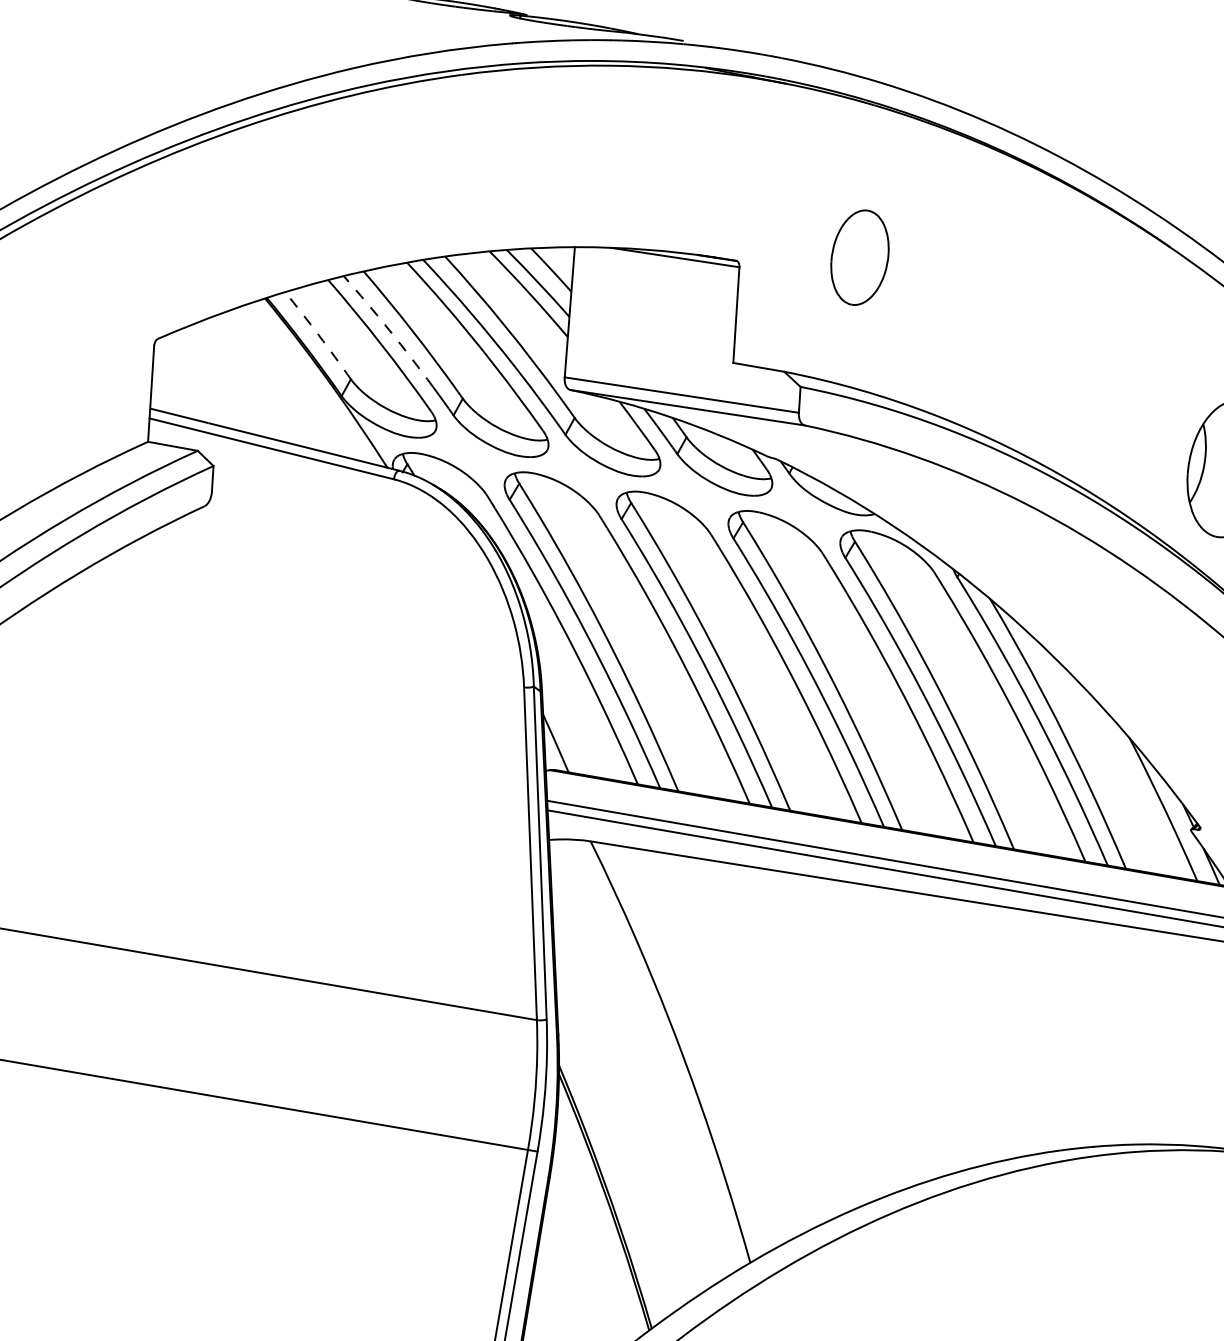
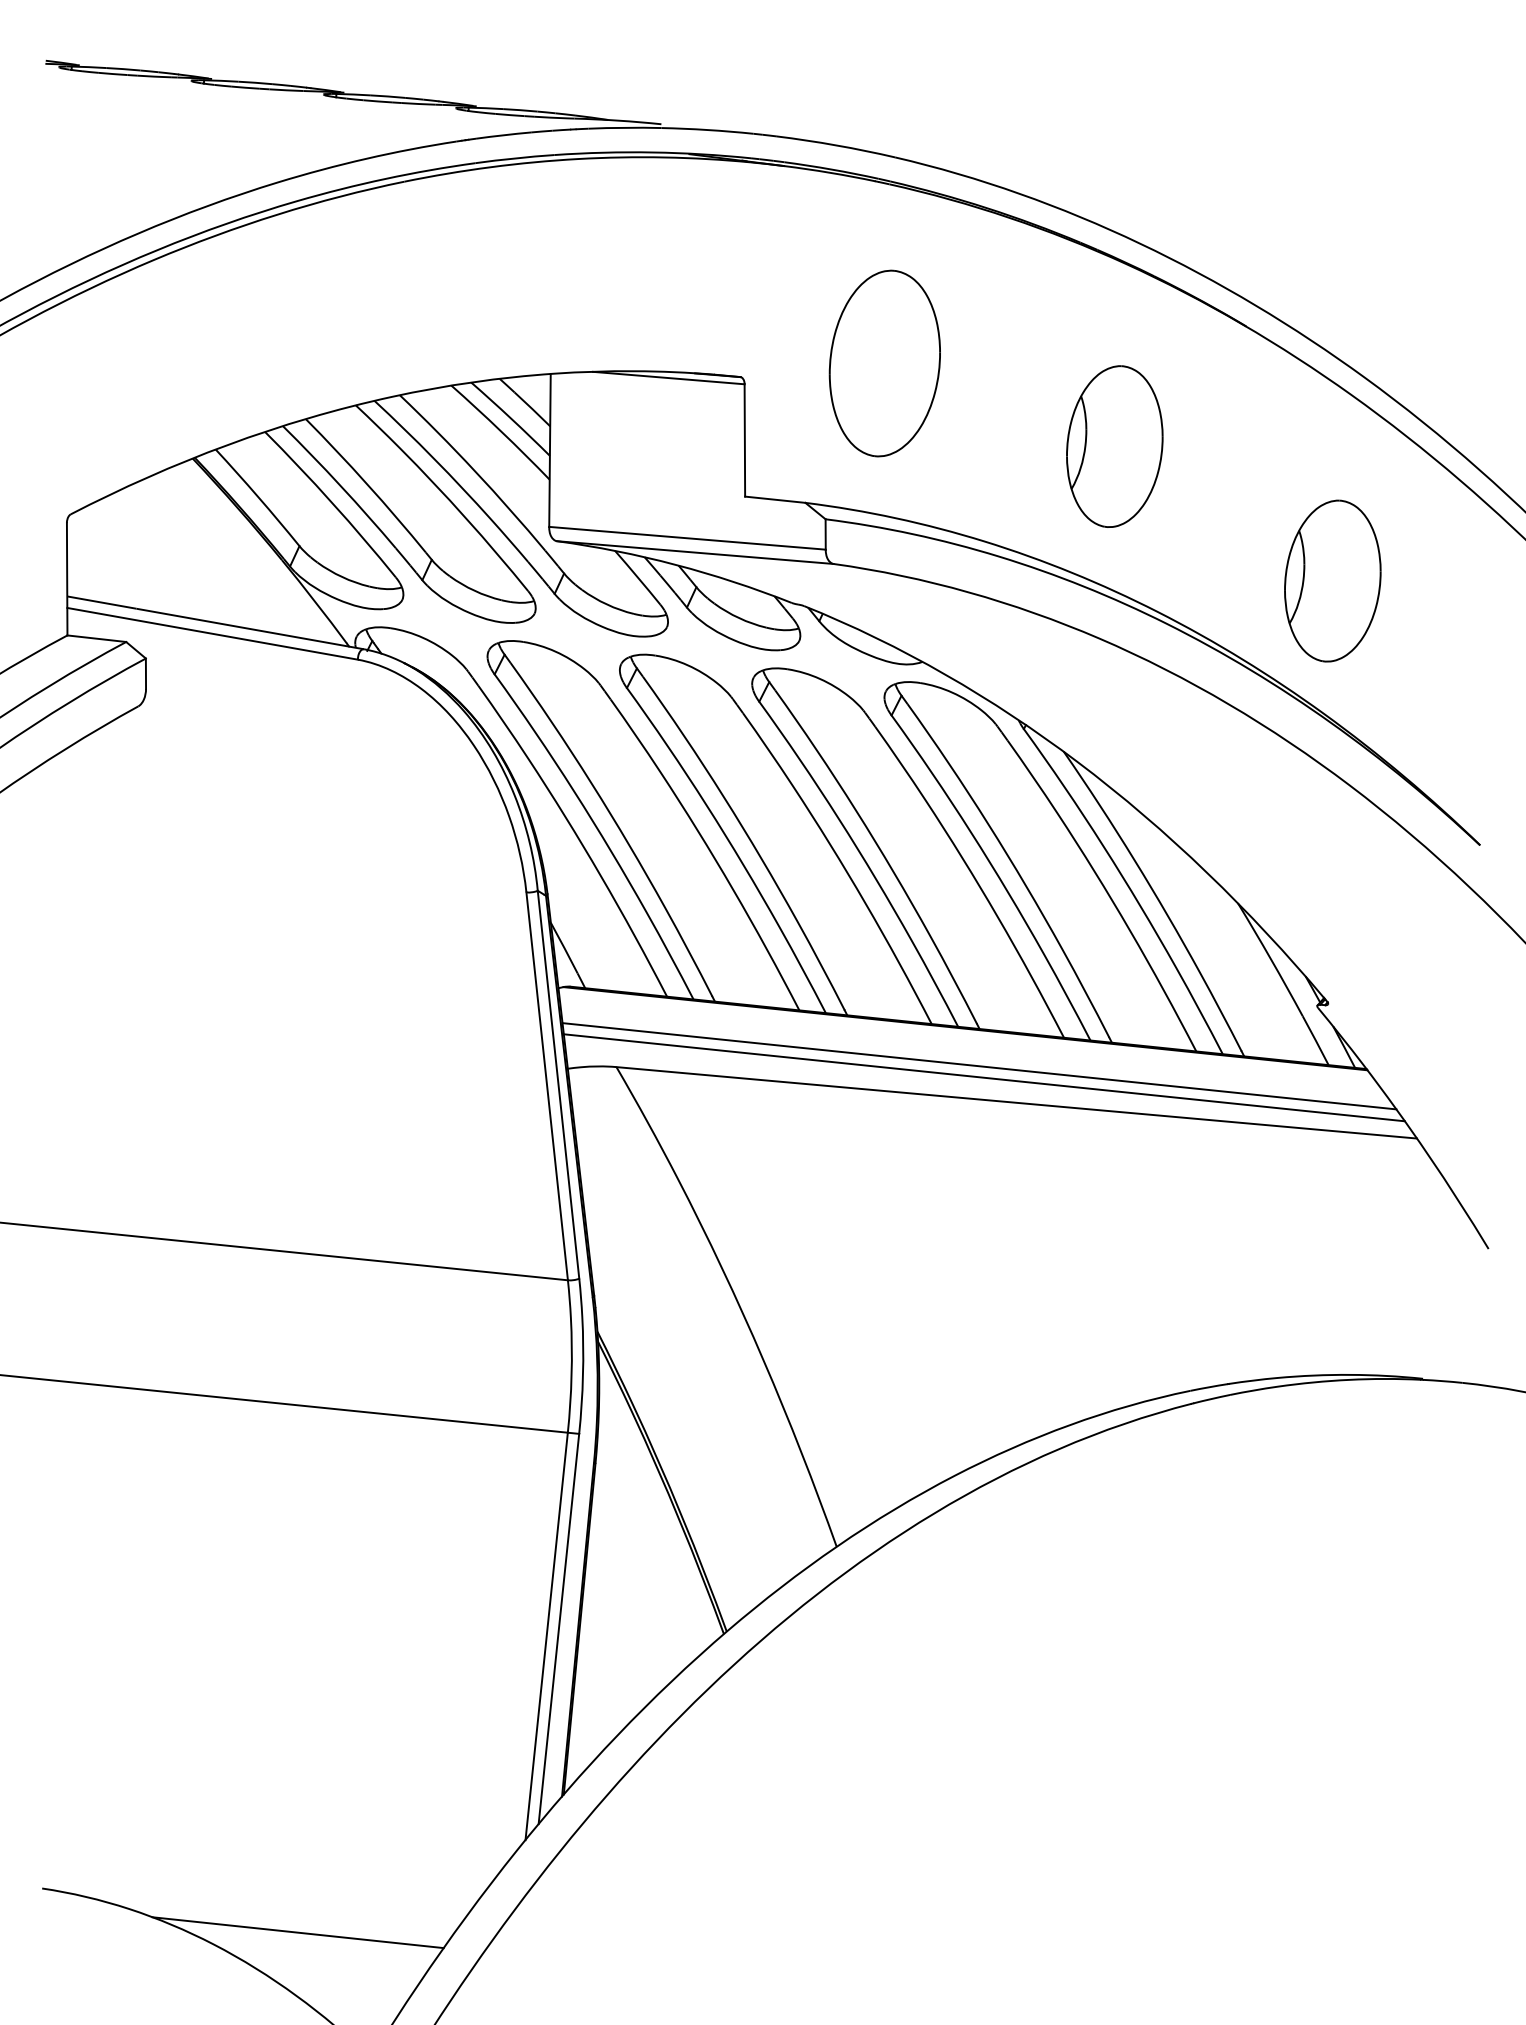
part: (859, 257) -> (884, 363), size x1.67
arc: (389, 329) -> (340, 485), dashed -> solid
arc: (318, 335) -> (258, 497), dashed -> solid
part: (1050, 341) -> (1114, 446), added

